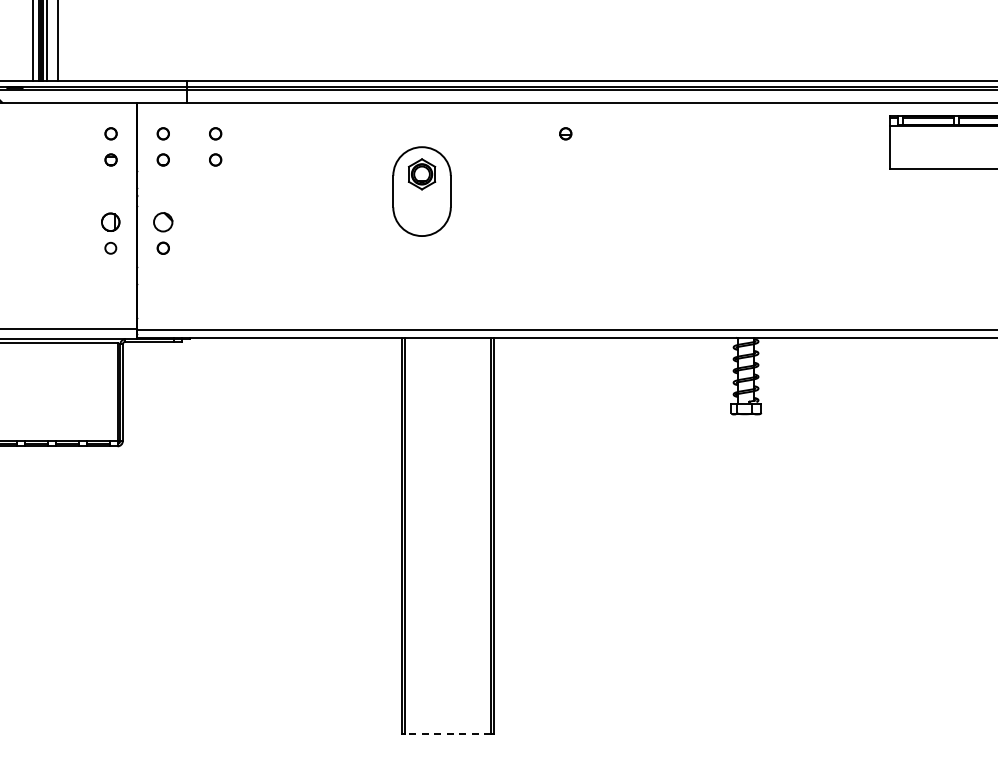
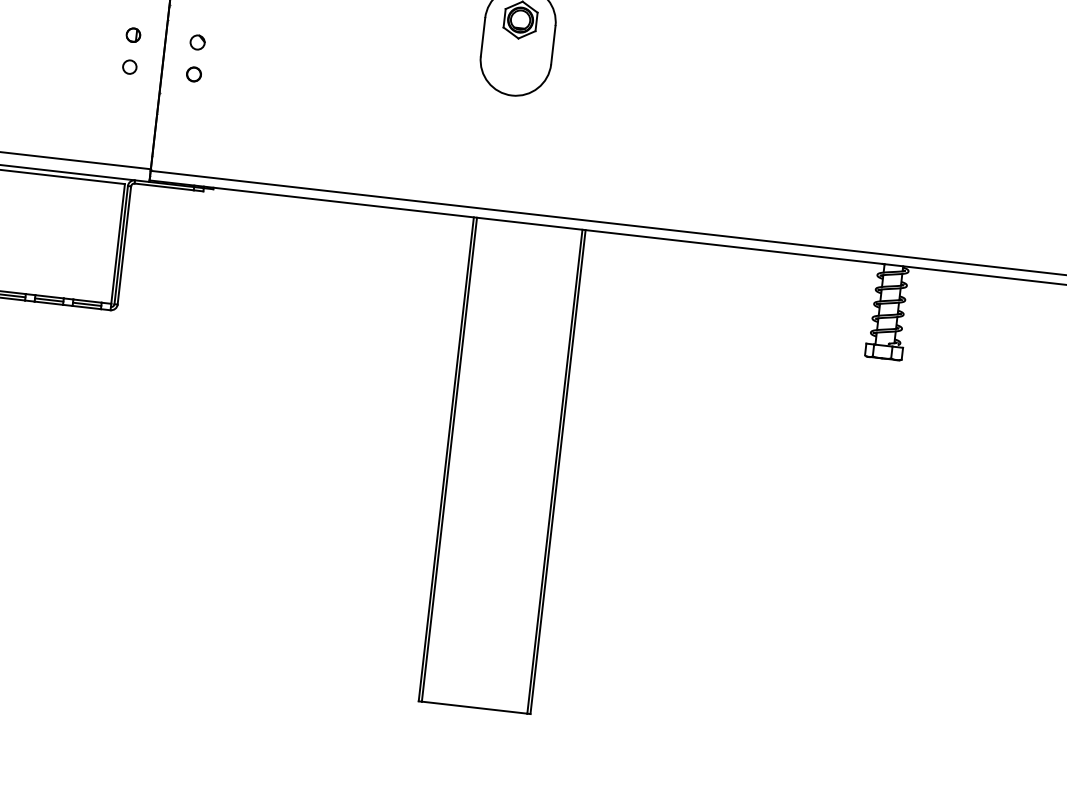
part: (110, 221) -> (133, 34), size x0.62
part: (163, 221) -> (197, 41), size x0.62
line: (447, 733) -> (473, 707), dashed -> solid

